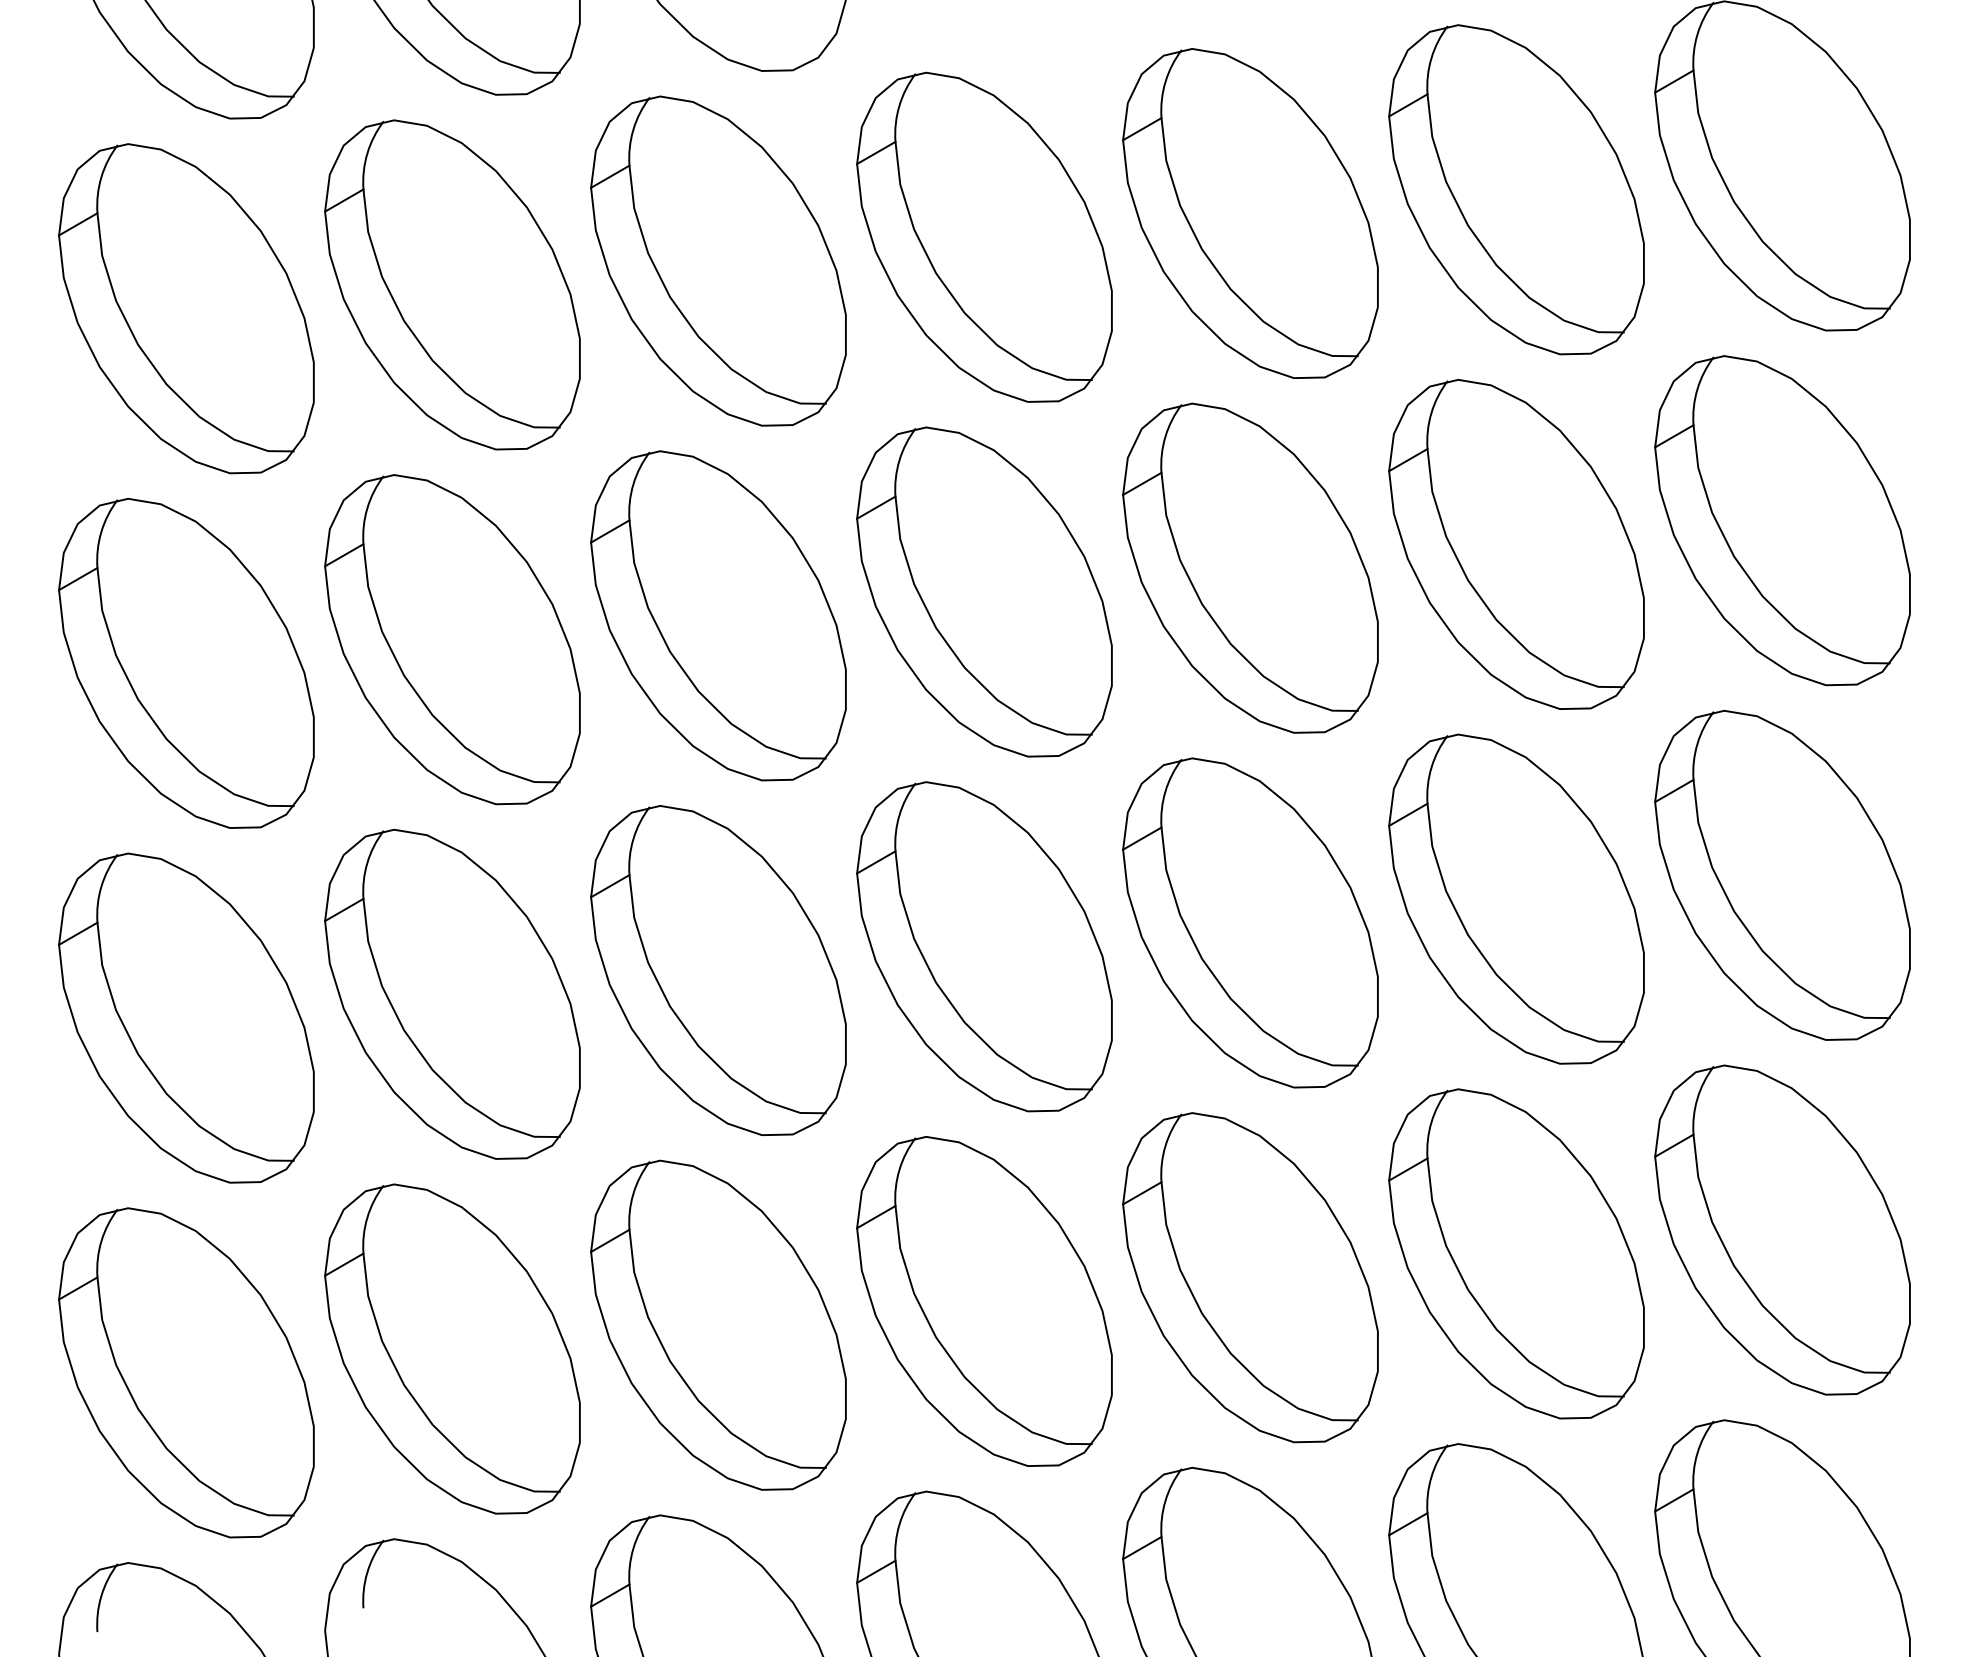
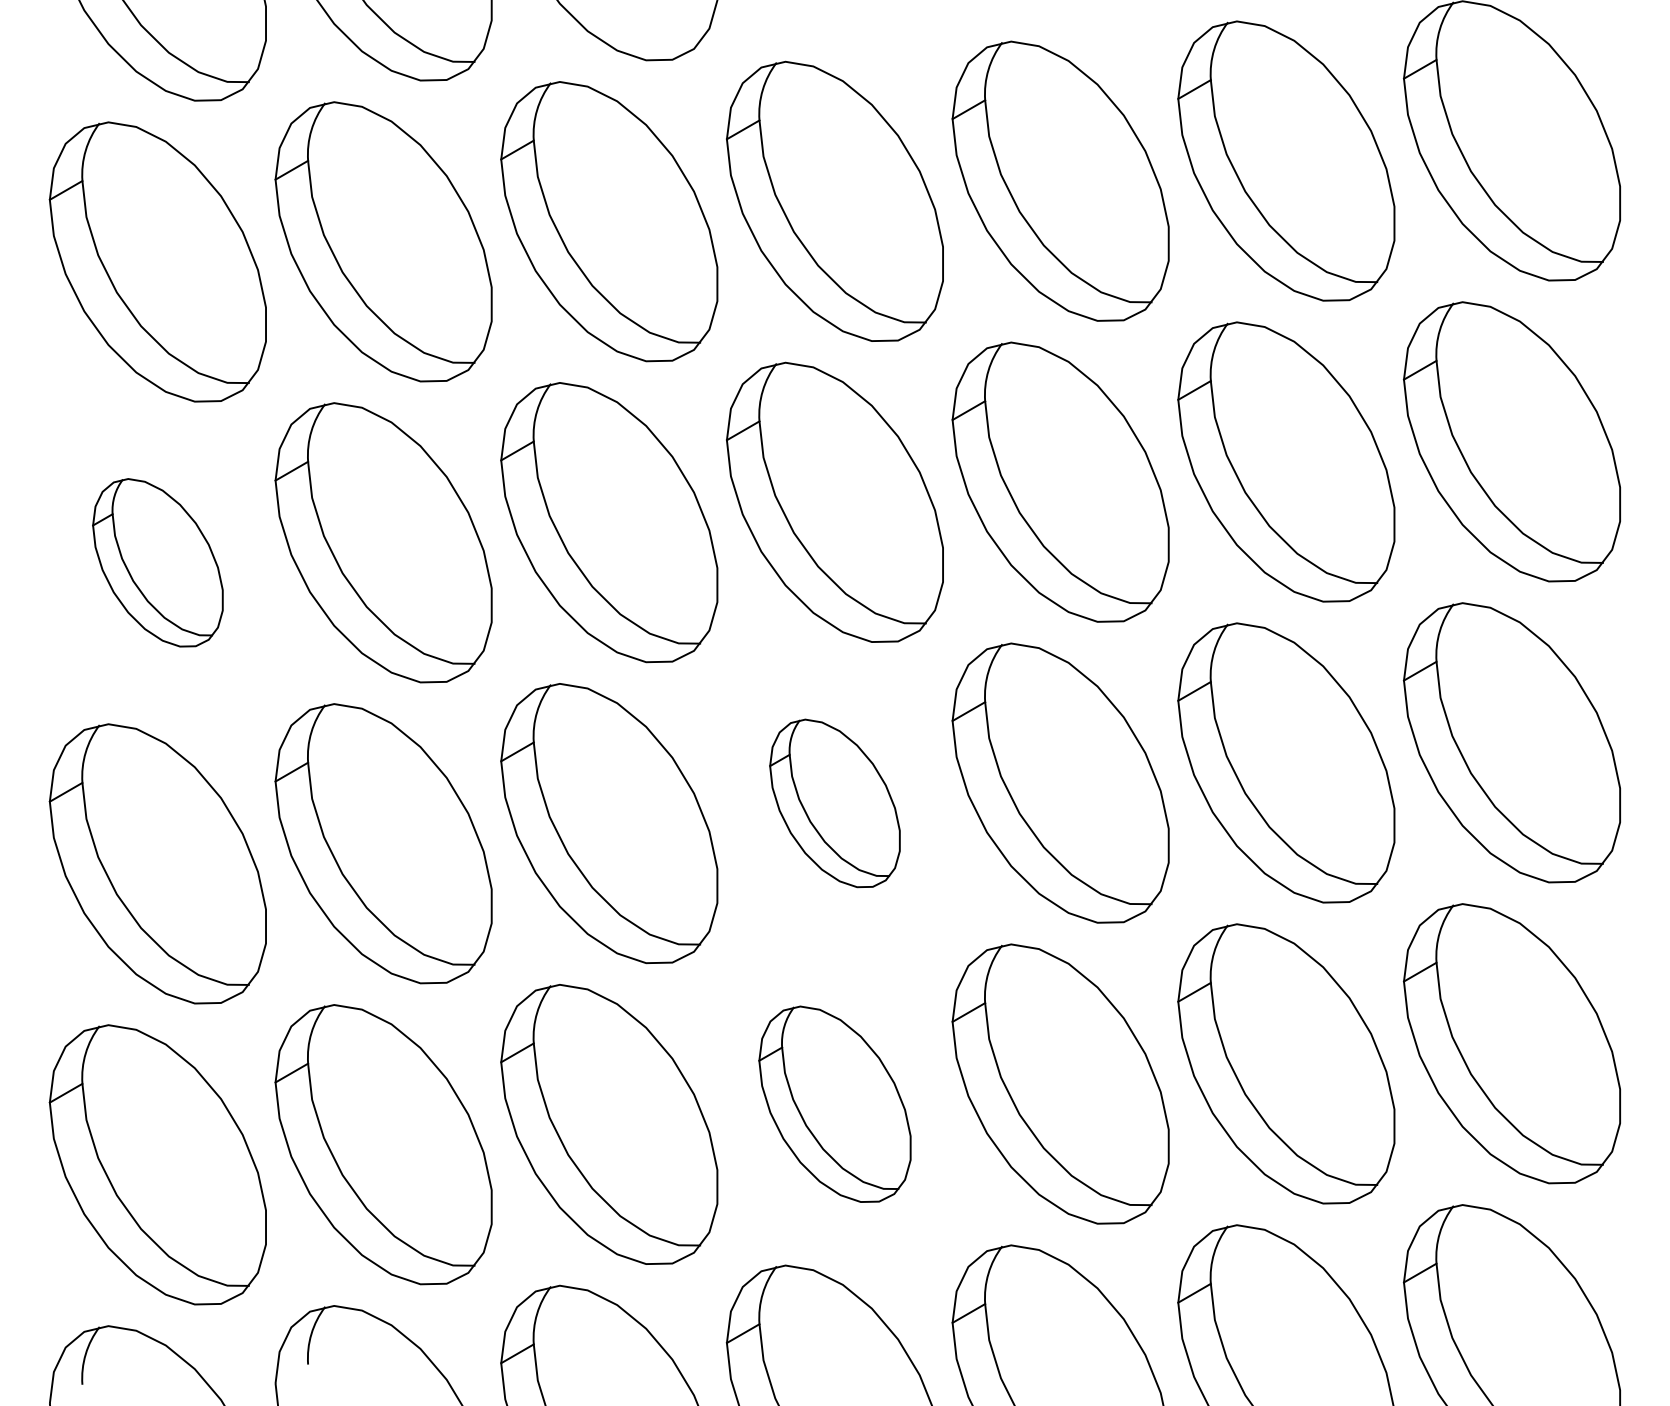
part: (186, 662) -> (157, 562), size x0.6
part: (984, 946) -> (835, 803), size x0.6
part: (984, 1301) -> (835, 1104), size x0.7

